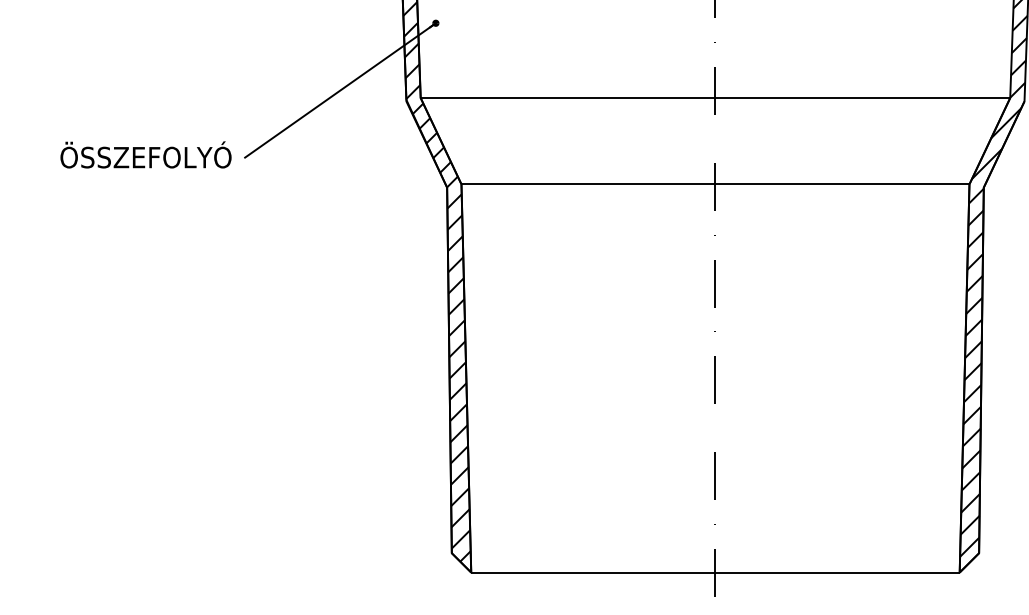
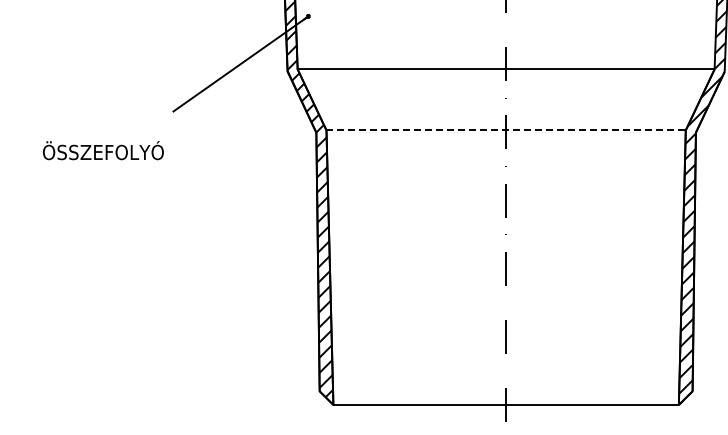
text: (146, 154) -> (103, 150), moved
line: (715, 184) -> (506, 130), solid -> dashed

